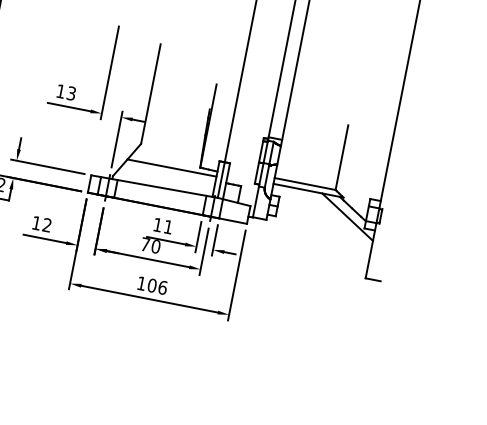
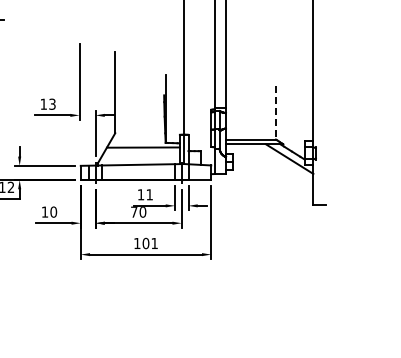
line: (342, 158) -> (276, 113), solid -> dashed
text: (47, 224) -> (53, 211), 12 -> 10
text: (162, 287) -> (154, 243), 106 -> 101

